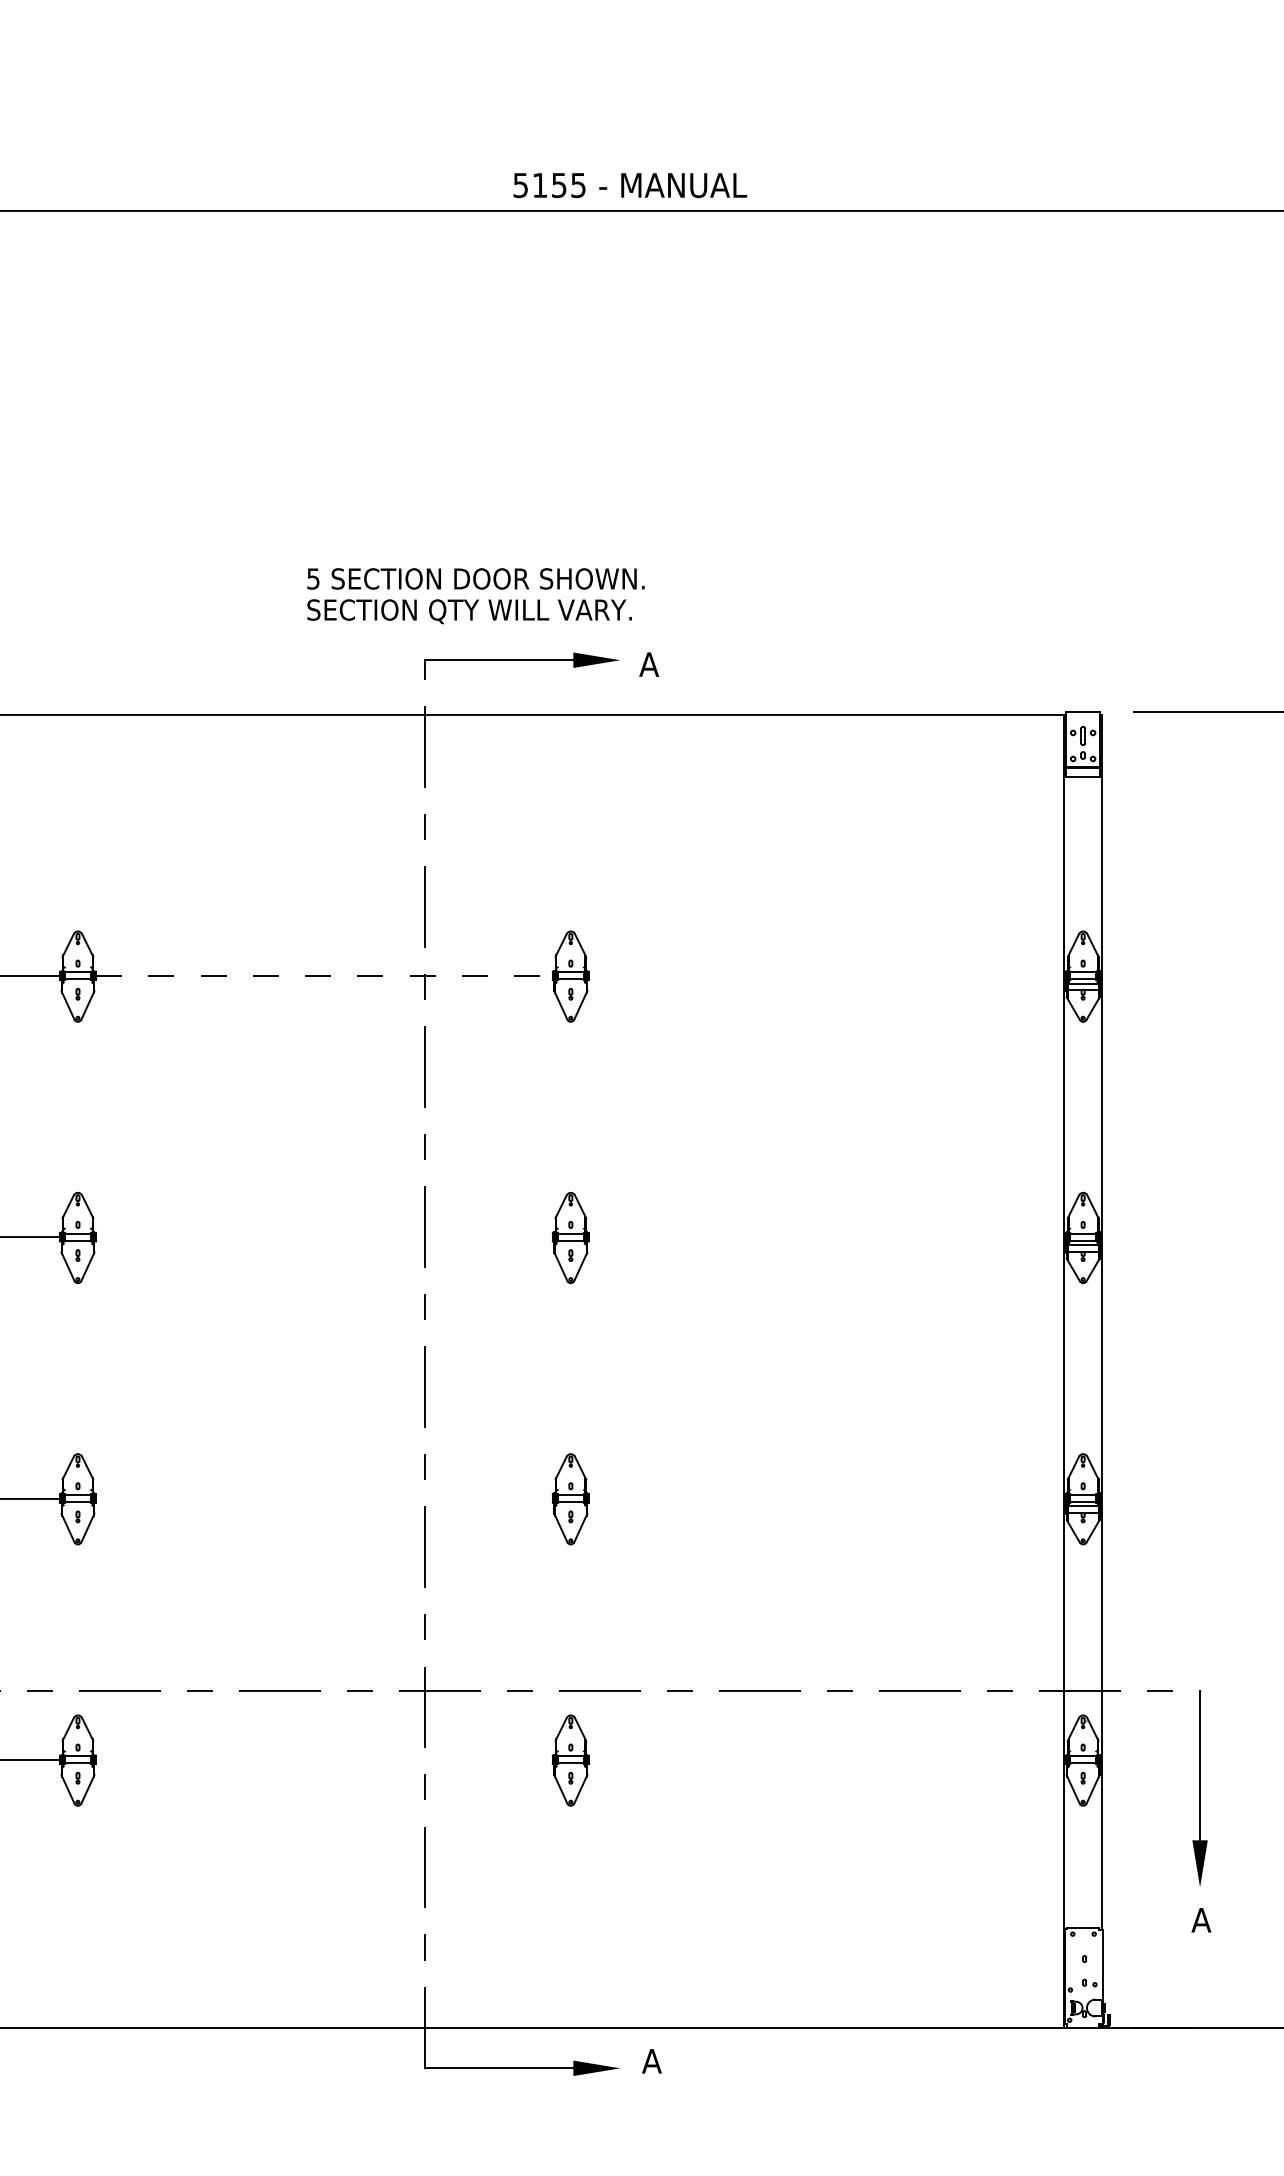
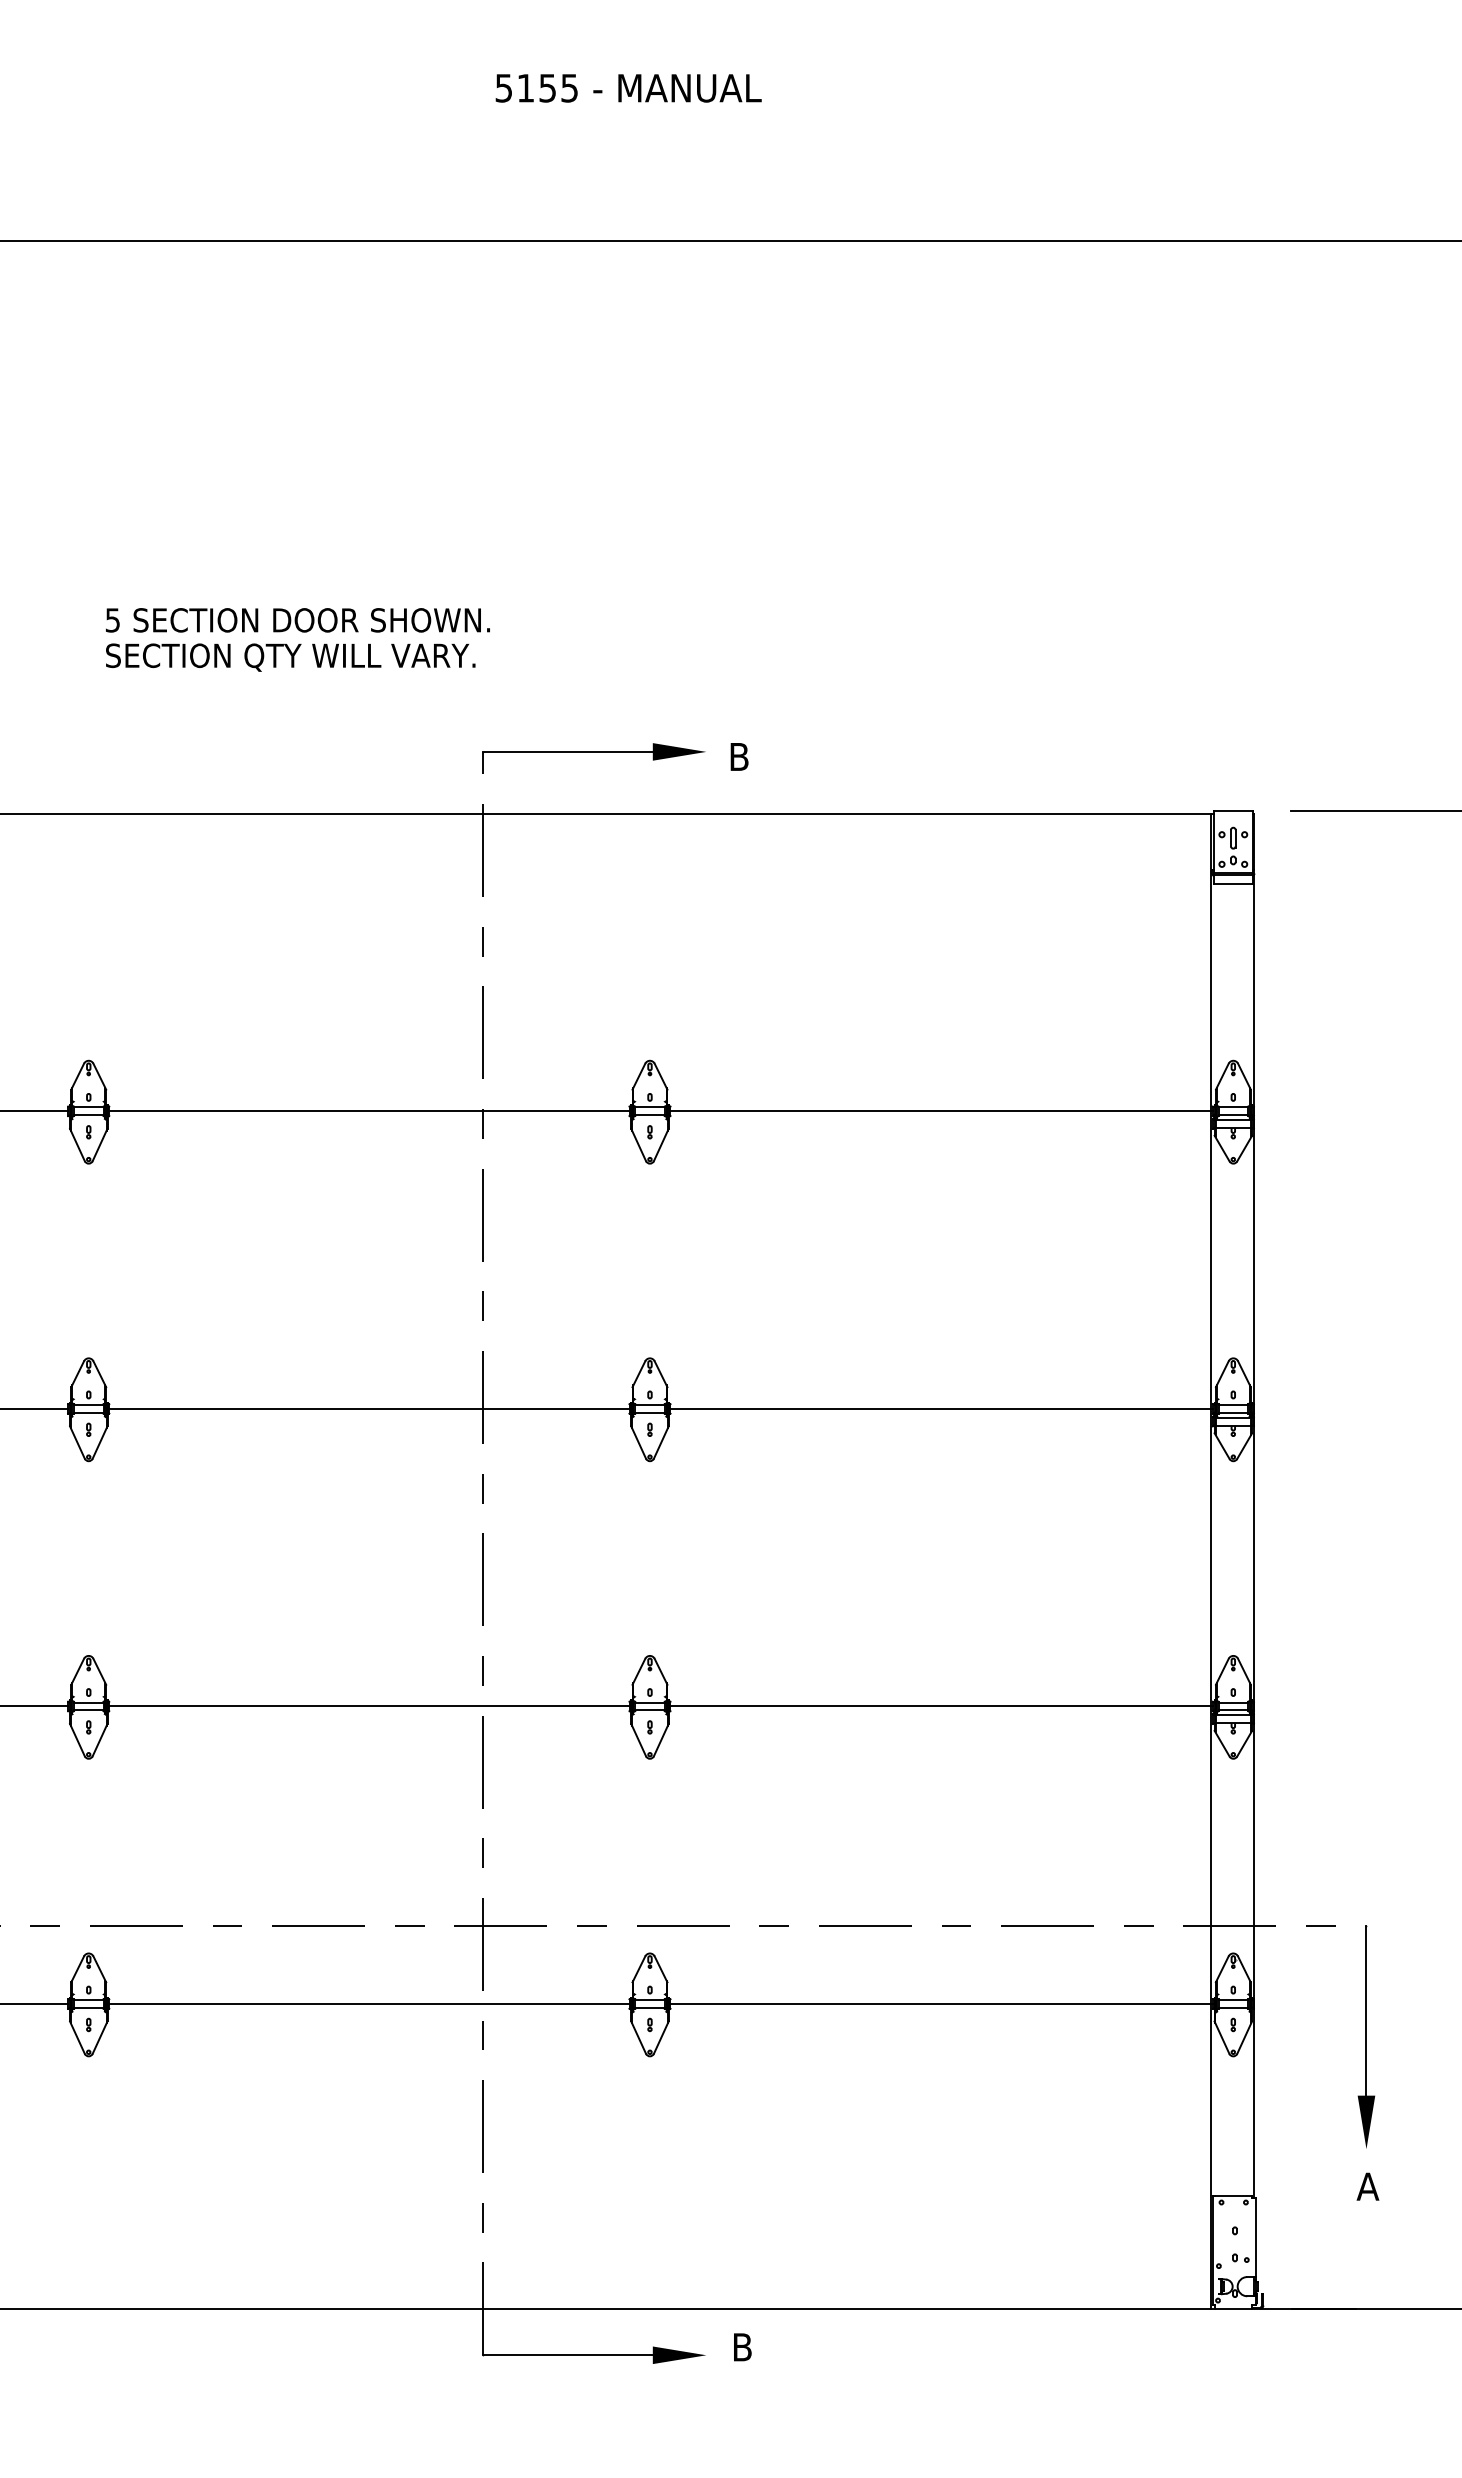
text: (630, 185) -> (628, 88), moved
text: (475, 595) -> (297, 639), moved
text: (648, 664) -> (738, 756), A -> B
line: (324, 976) -> (369, 1111), dashed -> solid
line: (826, 976) -> (941, 1111), added
line: (324, 1236) -> (369, 1408), added
line: (826, 1236) -> (941, 1408), added
line: (324, 1498) -> (369, 1706), added
line: (826, 1498) -> (941, 1706), added
line: (324, 1760) -> (369, 2004), added
line: (826, 1760) -> (941, 2004), added
text: (652, 2061) -> (742, 2347), A -> B

